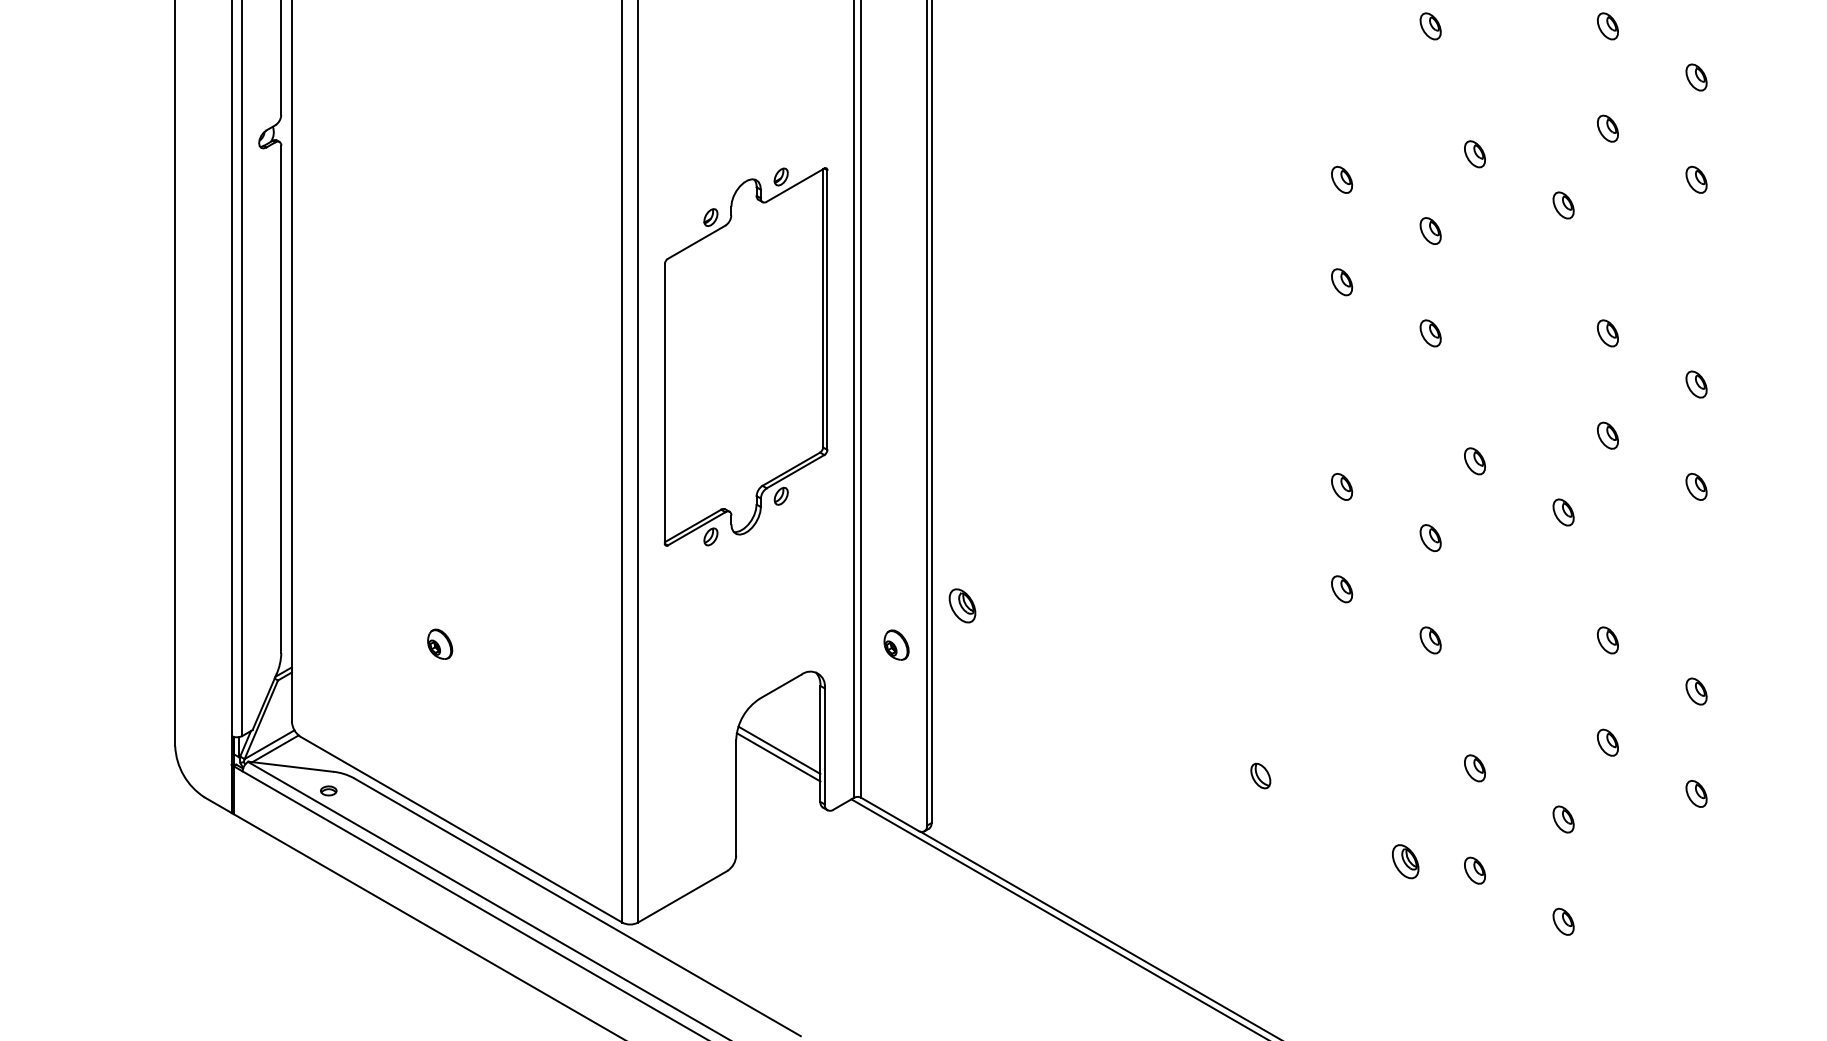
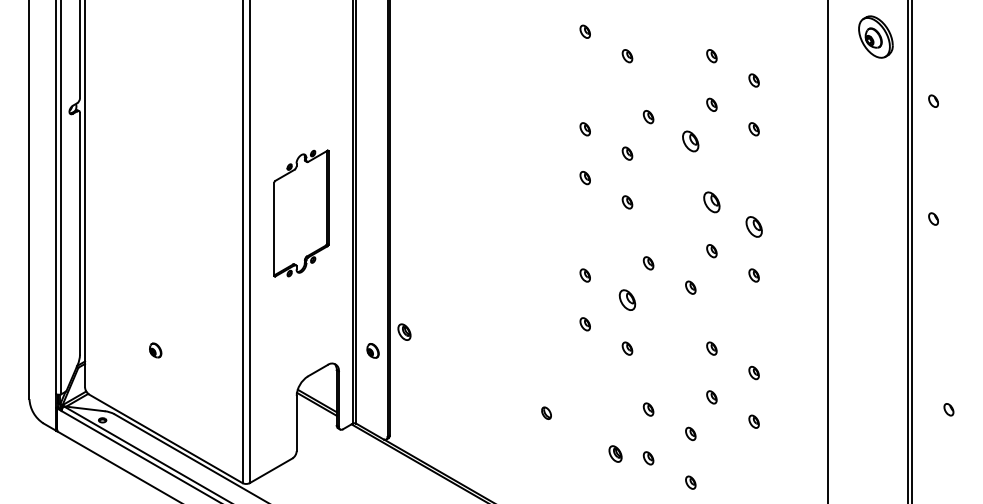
part: (1562, 205) -> (690, 141), size x1.6
part: (1607, 333) -> (711, 202), size x1.6
part: (746, 356) -> (301, 213), size x0.7
part: (1695, 383) -> (753, 226), size x1.6
part: (1430, 537) -> (627, 299), size x1.6

